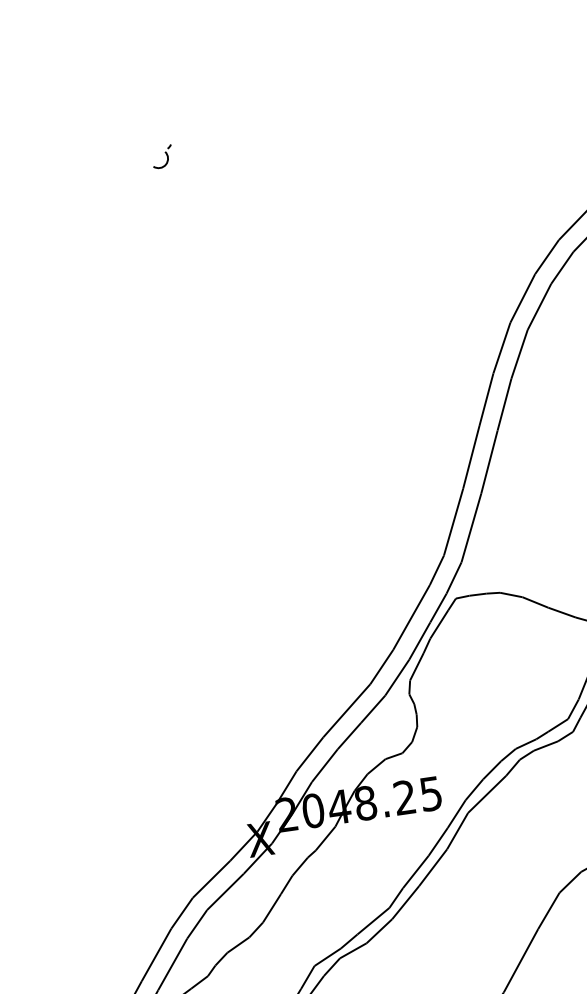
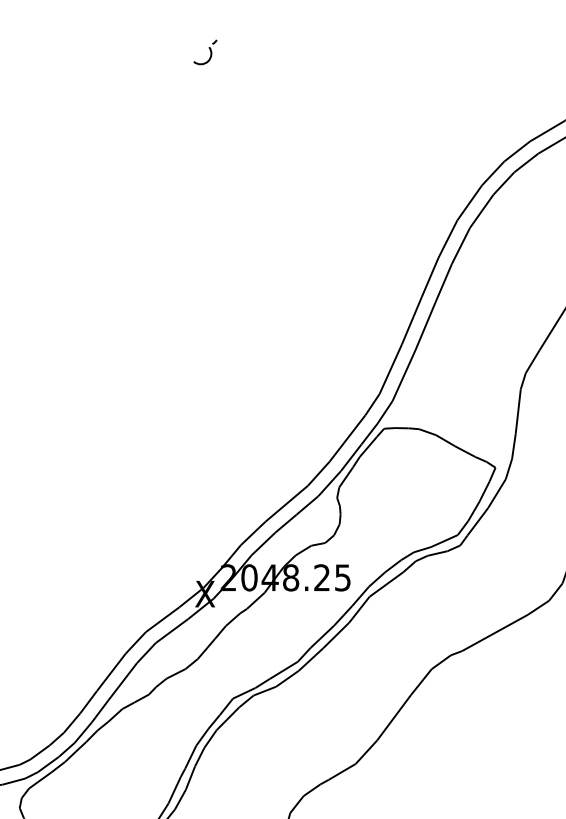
part: (162, 157) -> (205, 52), size x1.43

